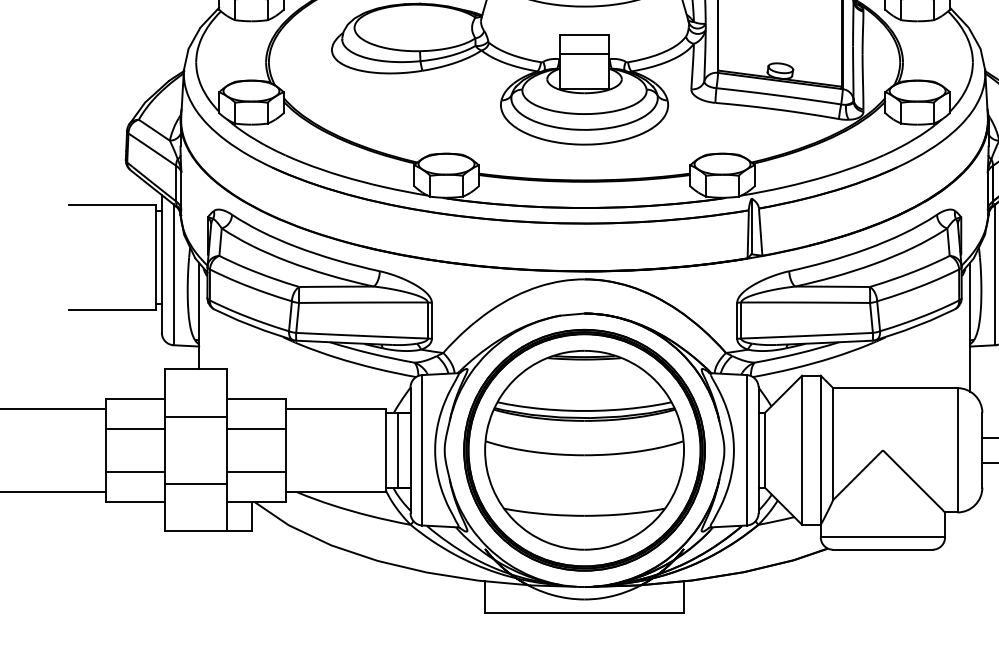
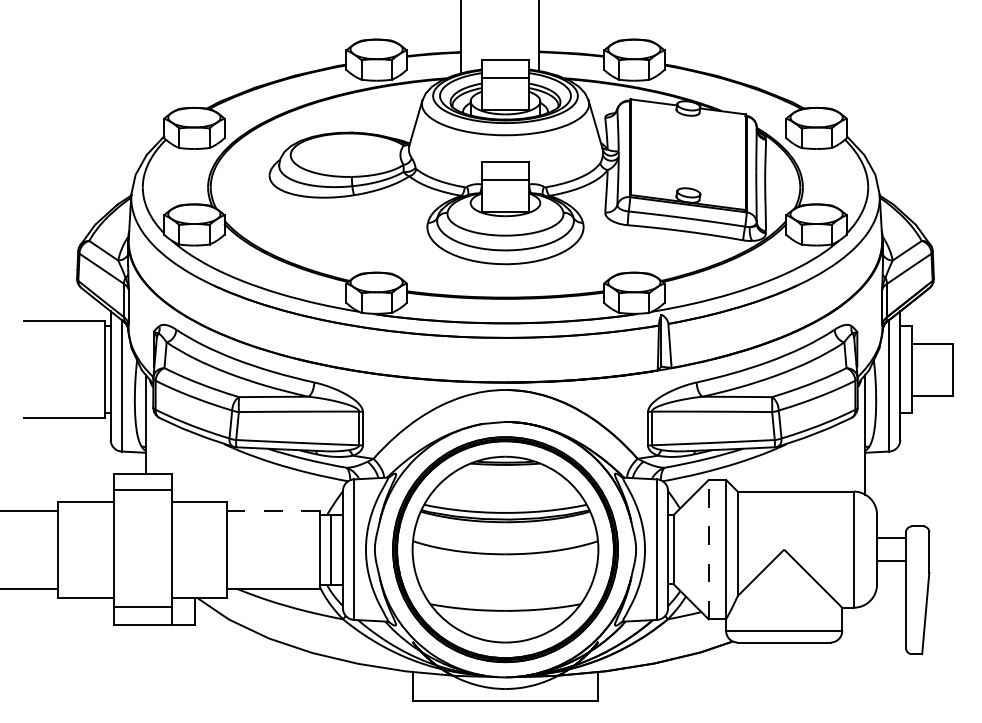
line: (335, 408) -> (272, 510), solid -> dashed
line: (195, 416) -> (142, 490), moved
line: (134, 428) -> (85, 529), removed
line: (255, 428) -> (198, 529), removed
line: (801, 450) -> (708, 549), solid -> dashed
line: (134, 471) -> (85, 569), removed
line: (255, 471) -> (198, 569), removed
line: (195, 483) -> (142, 606), moved

